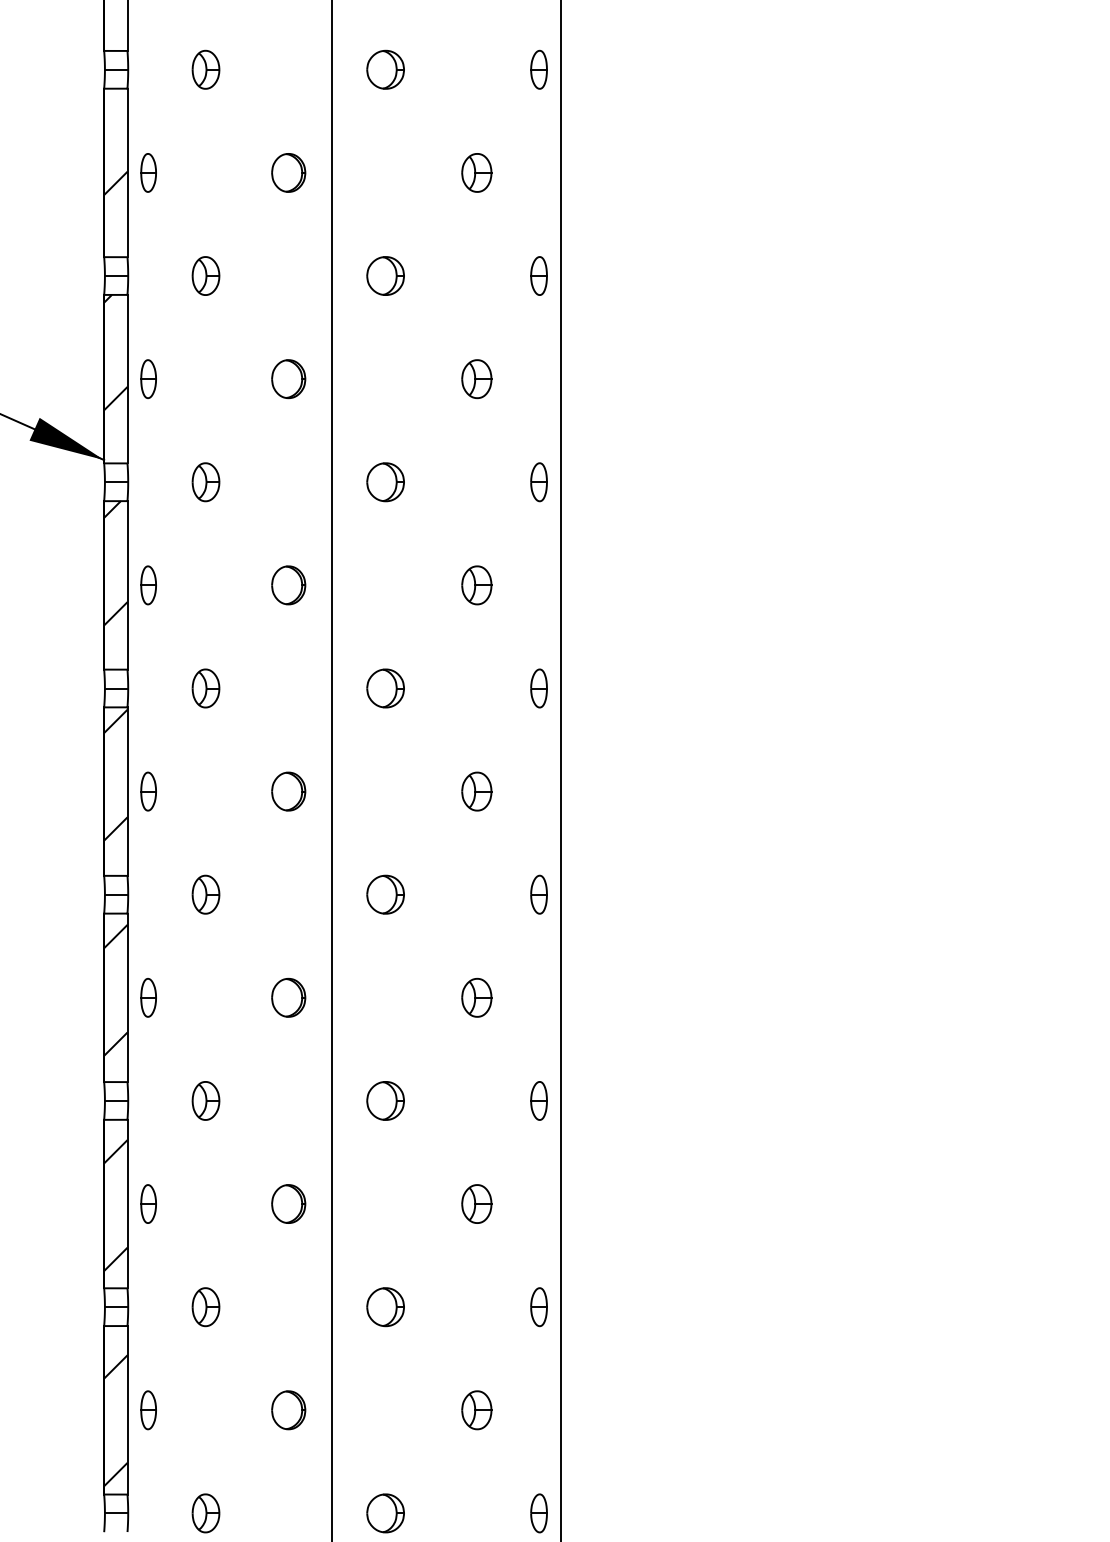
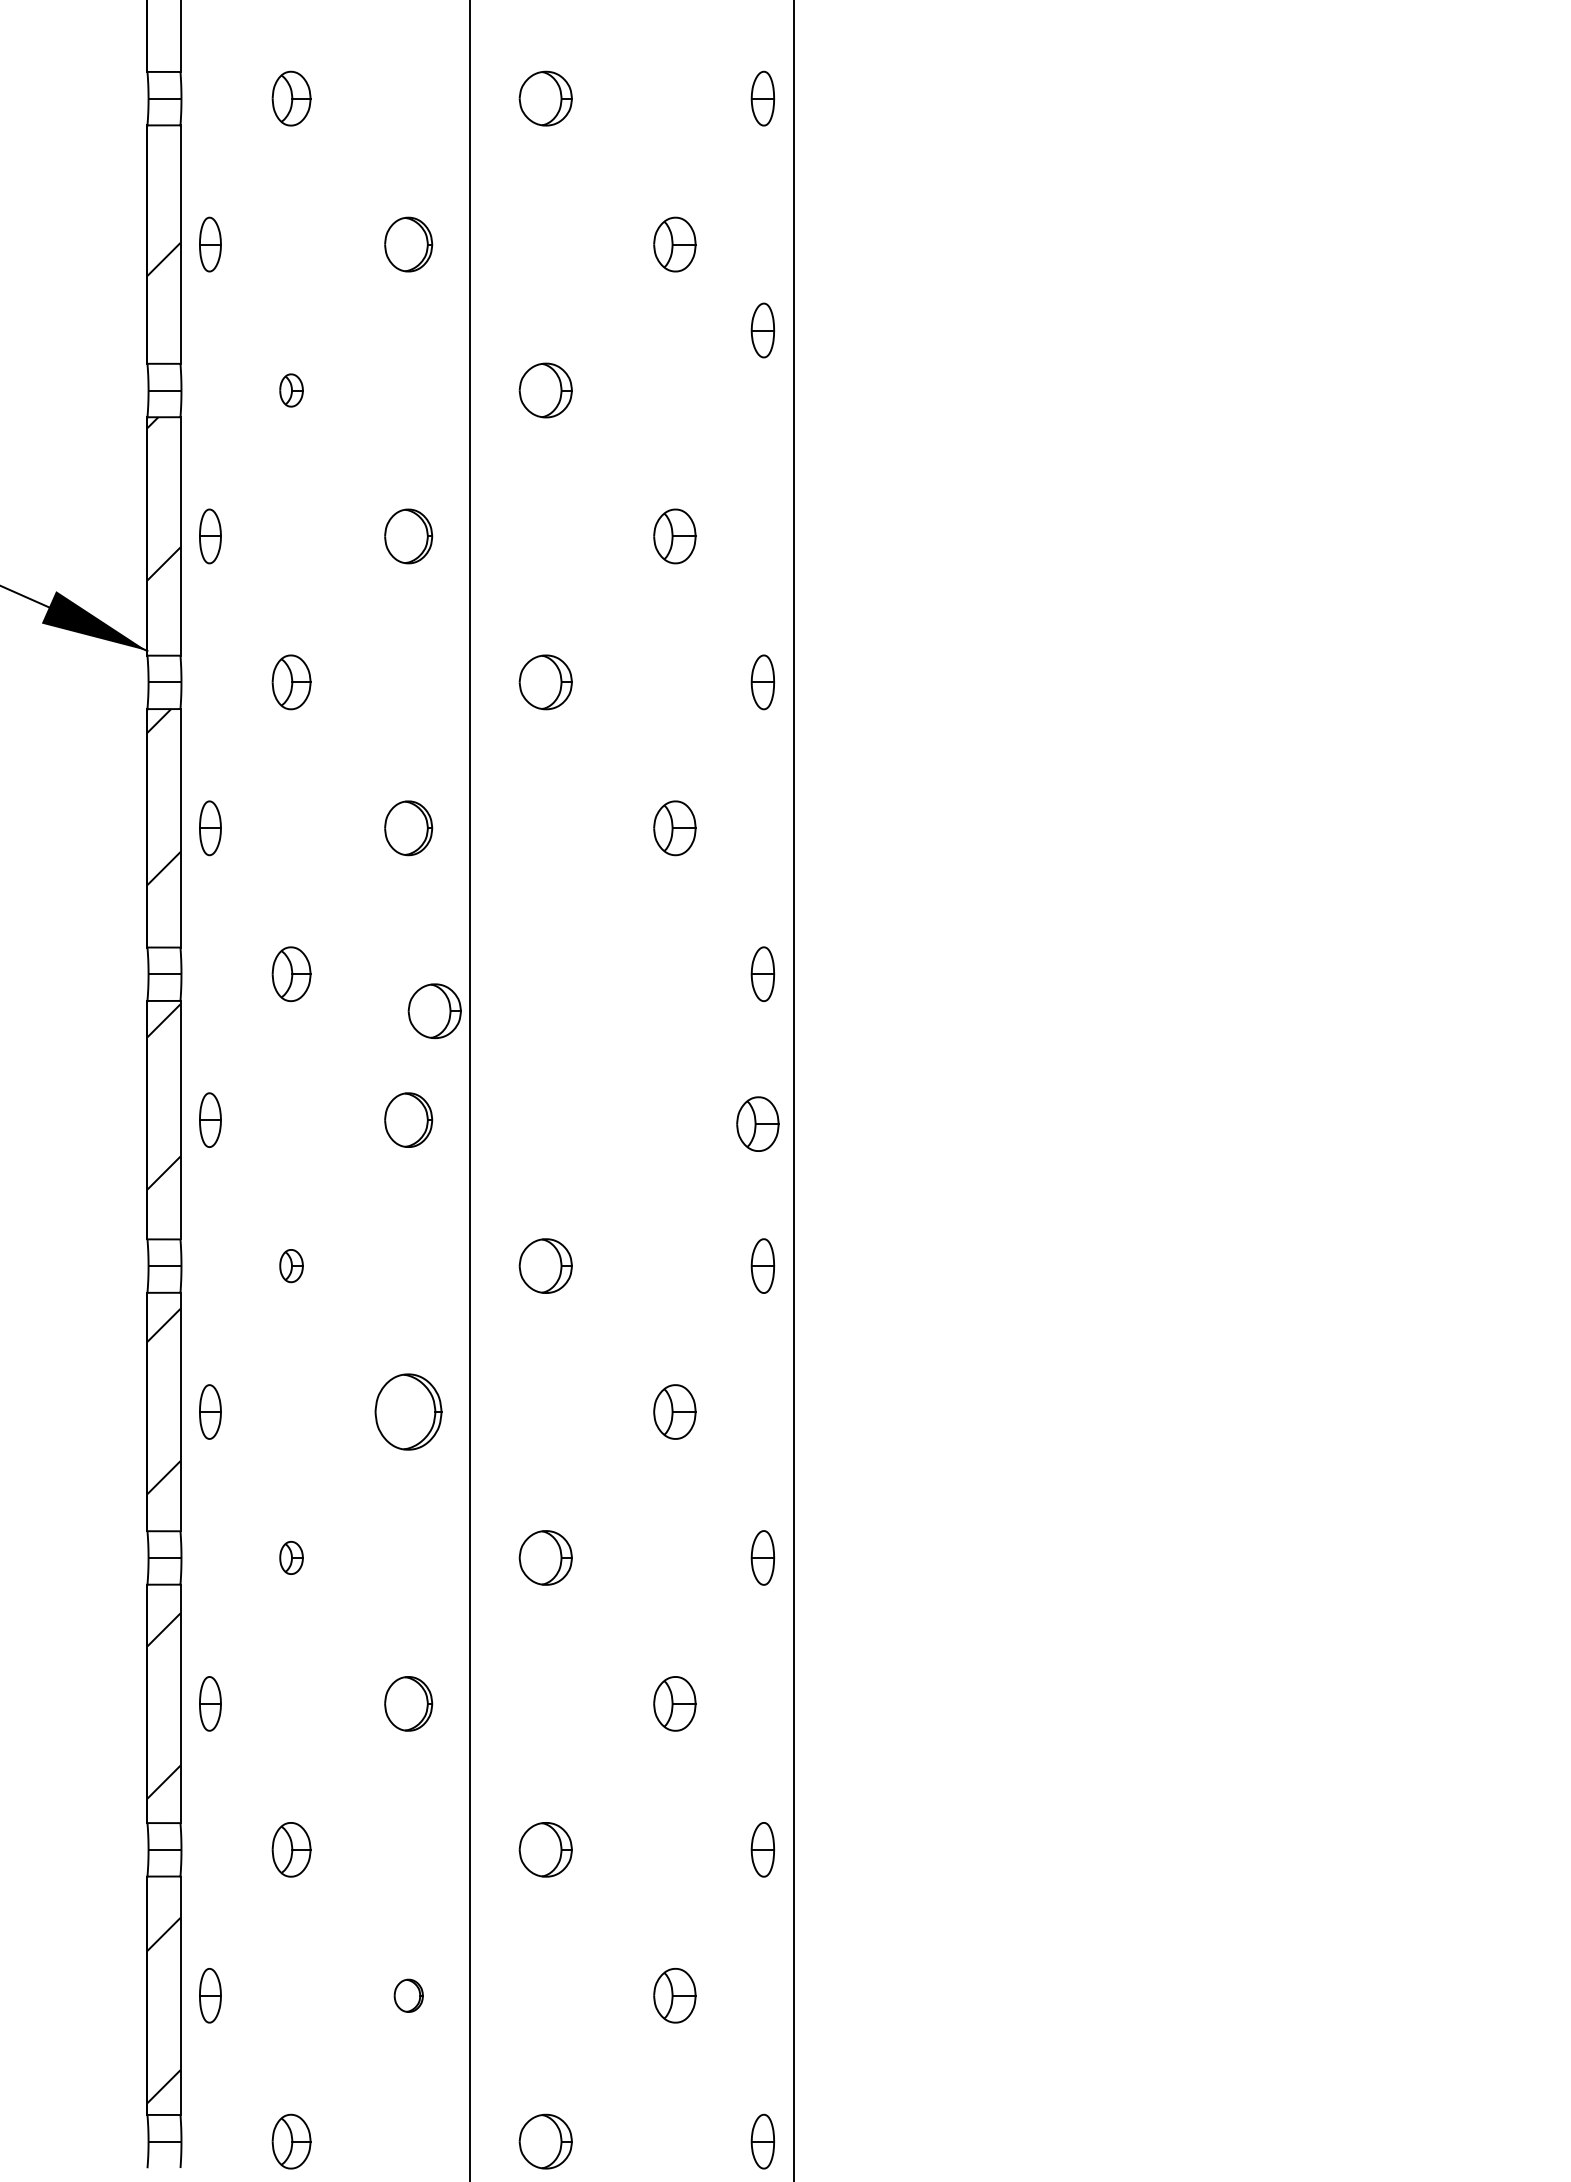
part: (205, 276) -> (291, 390), size x0.6
part: (538, 276) -> (762, 330), moved
part: (385, 687) -> (434, 1010), moved
part: (476, 791) -> (757, 1123), moved
part: (205, 894) -> (291, 1265), size x0.6
part: (288, 997) -> (408, 1411), size x1.4
part: (205, 1100) -> (291, 1557), size x0.6
part: (288, 1410) -> (408, 1995), size x0.6

